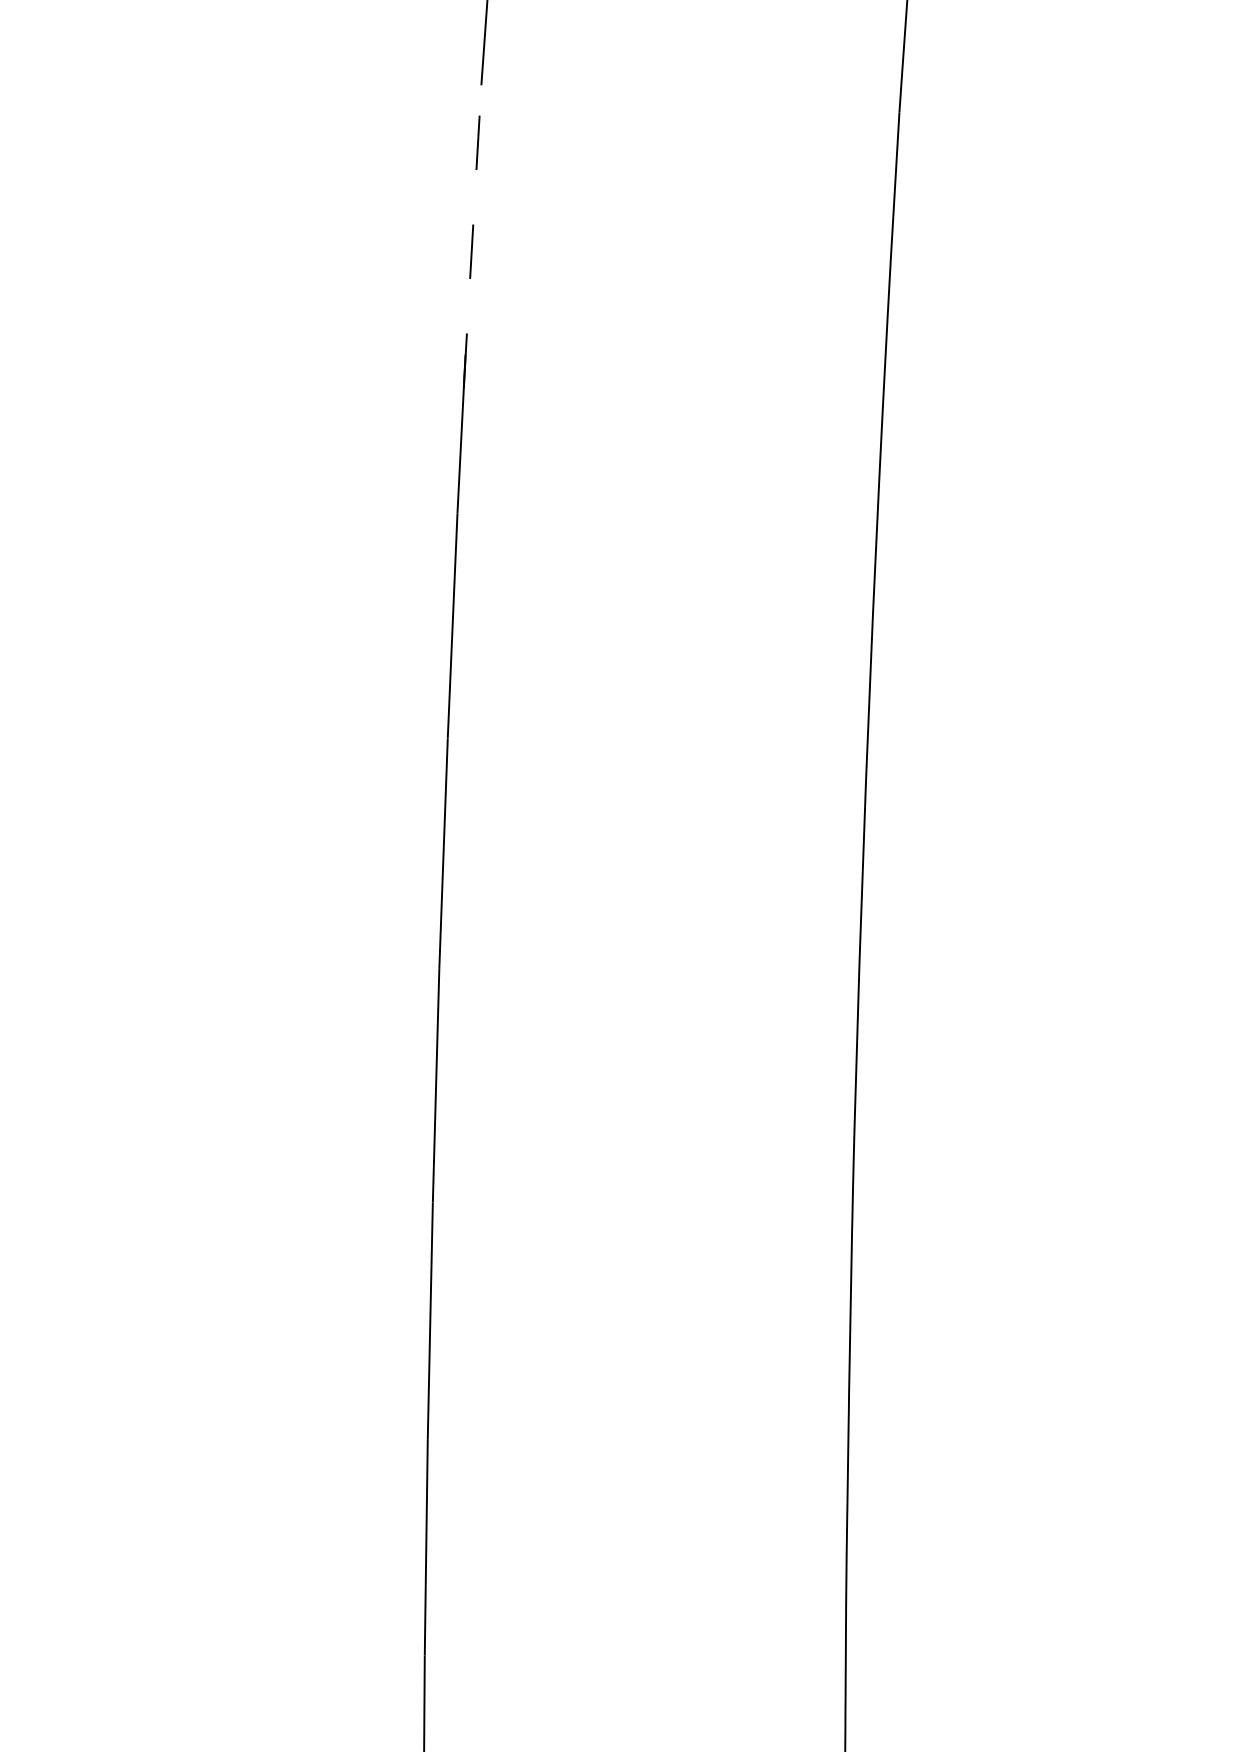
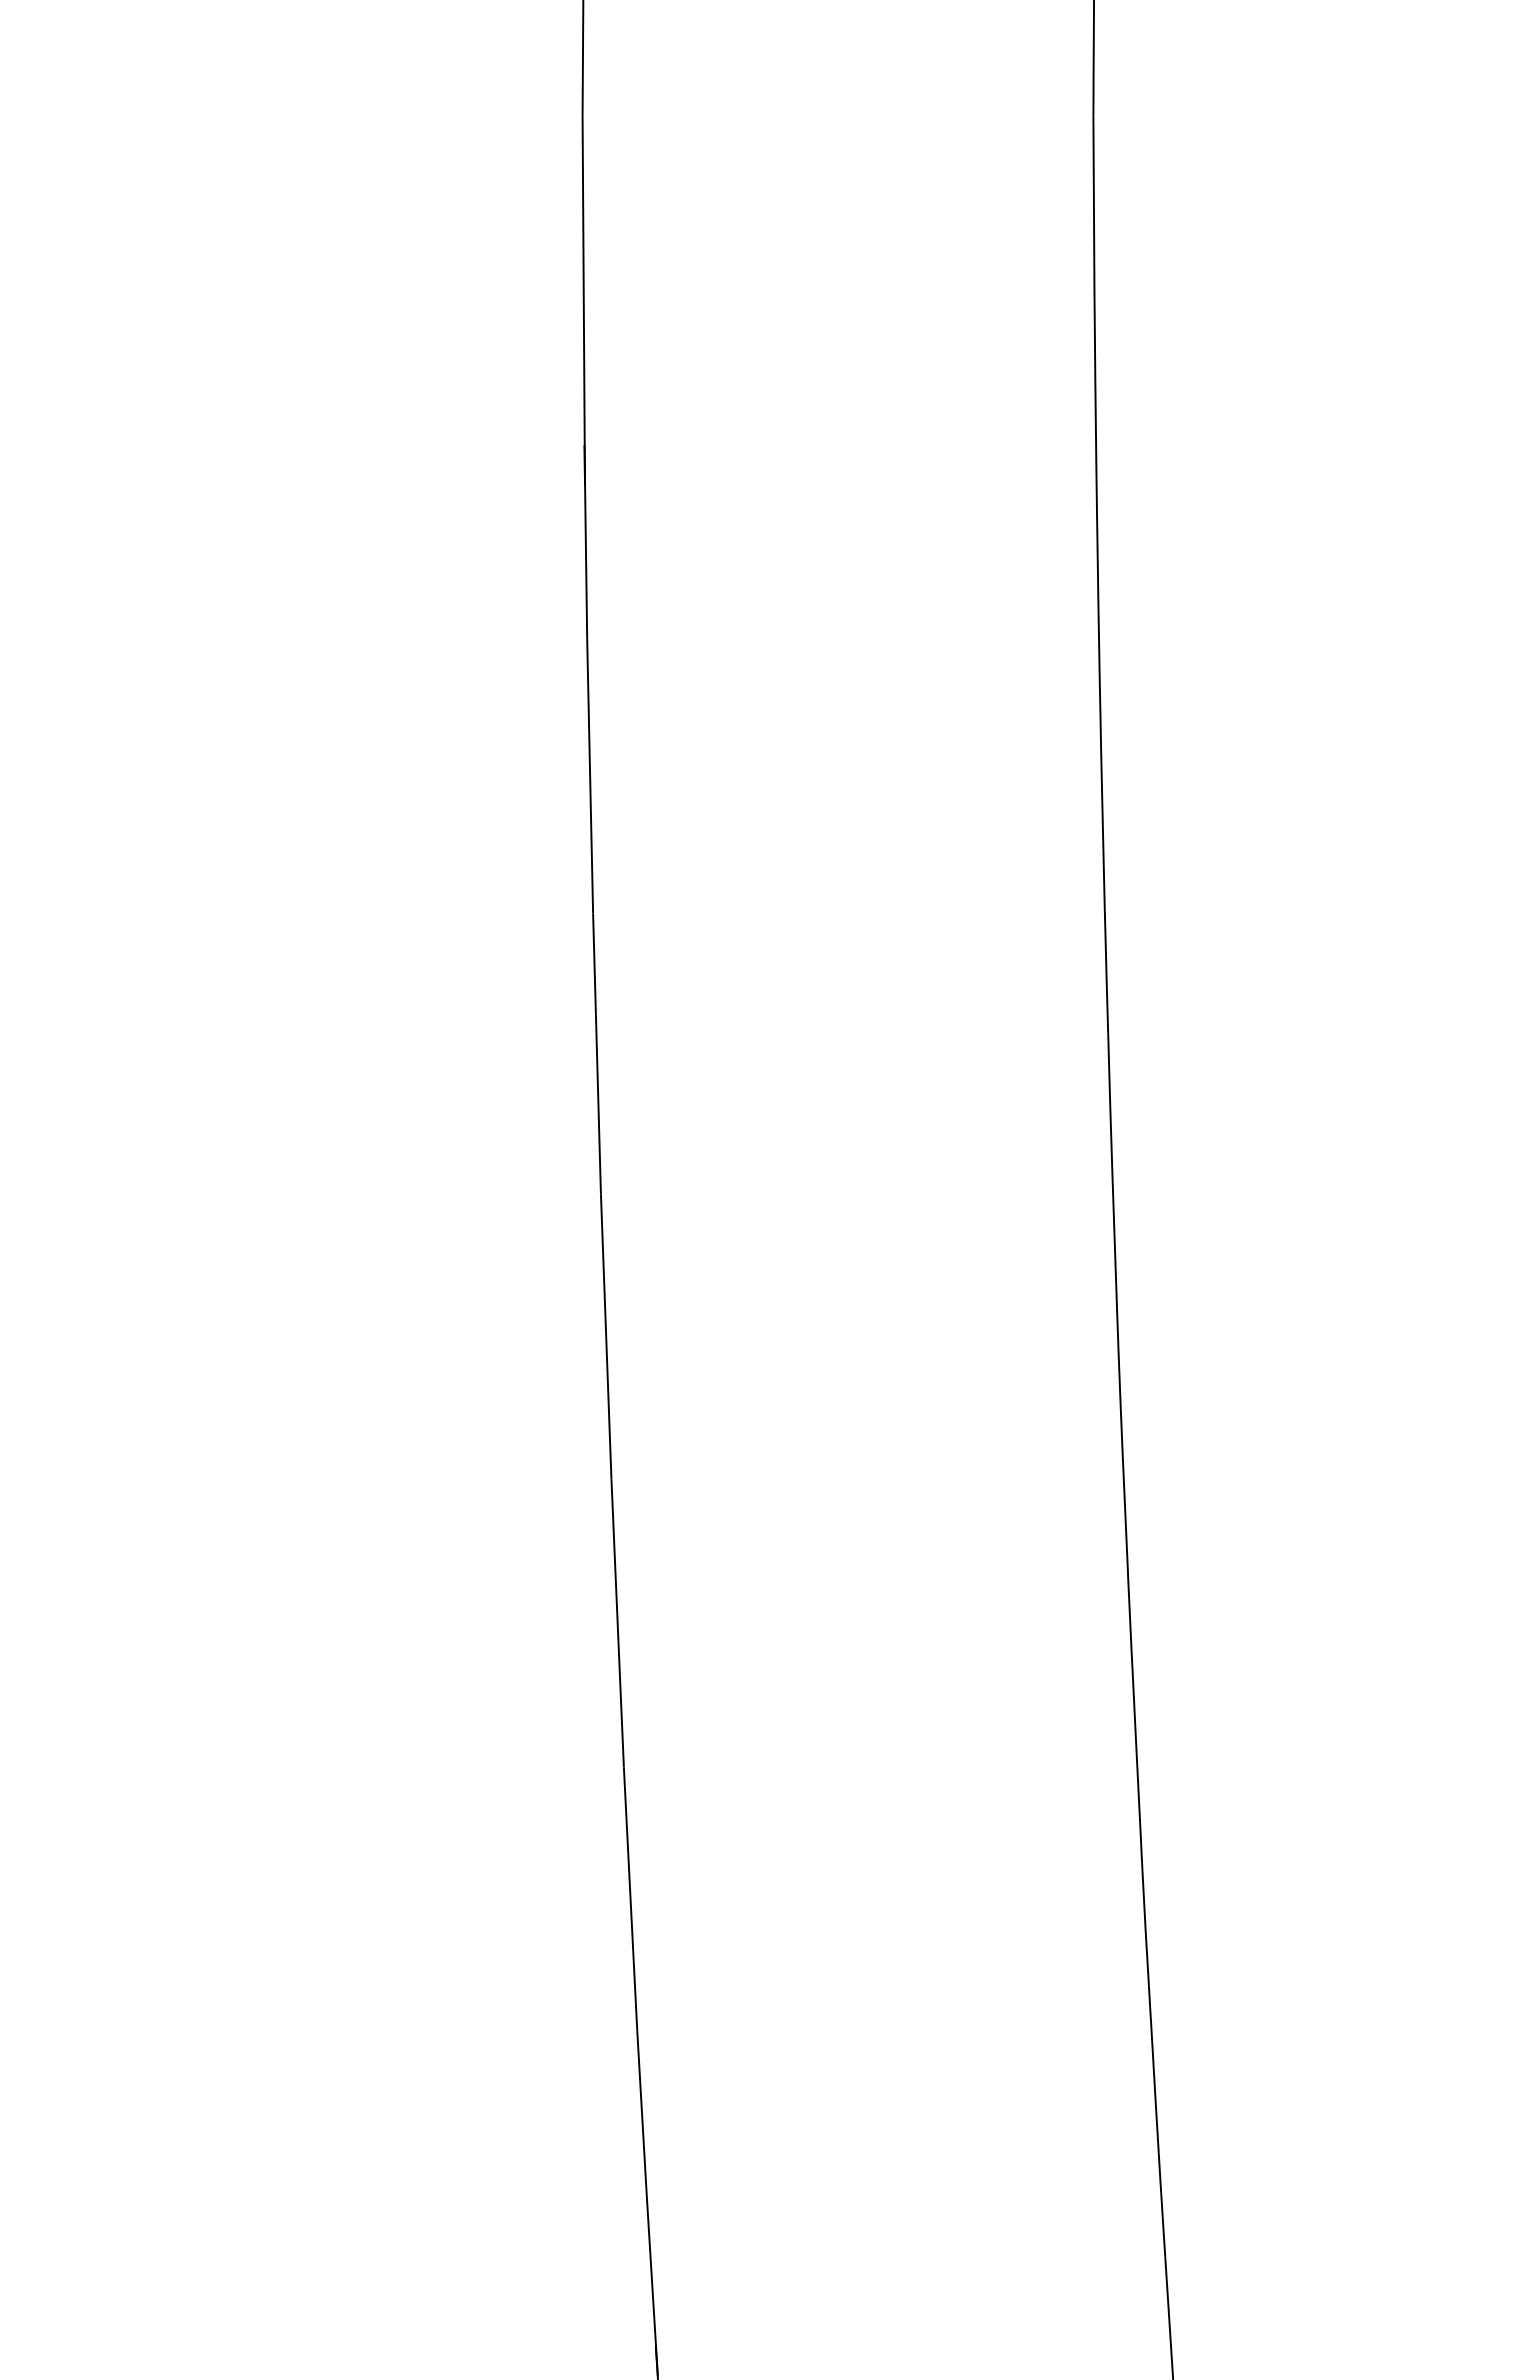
line: (472, 236) -> (583, 300), dashed -> solid

